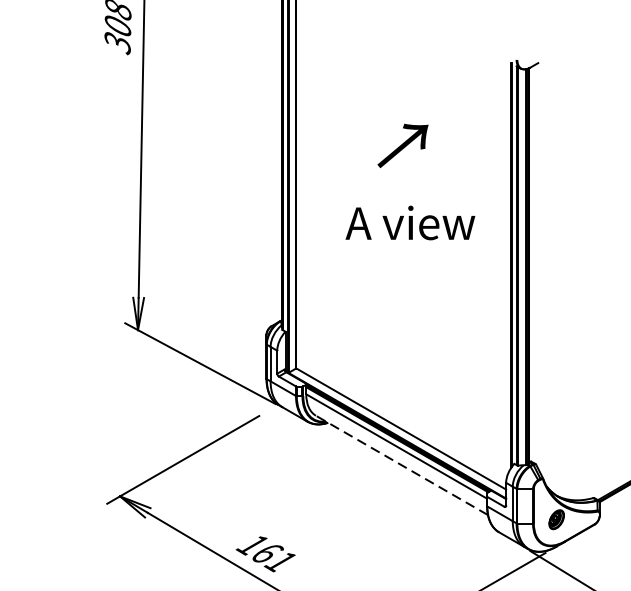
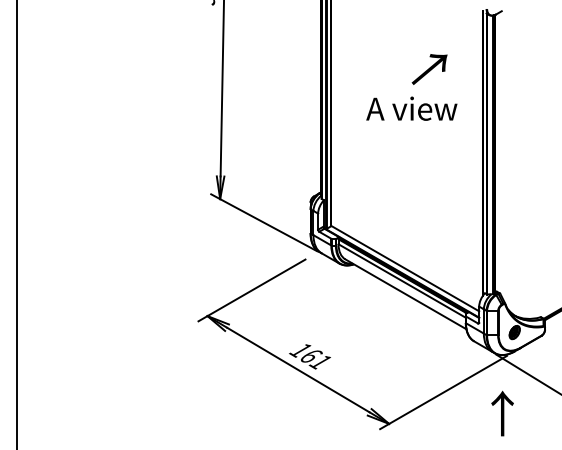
text: (402, 145) -> (429, 69), moved
text: (409, 222) -> (411, 108), moved
line: (401, 465) -> (405, 294), dashed -> solid

